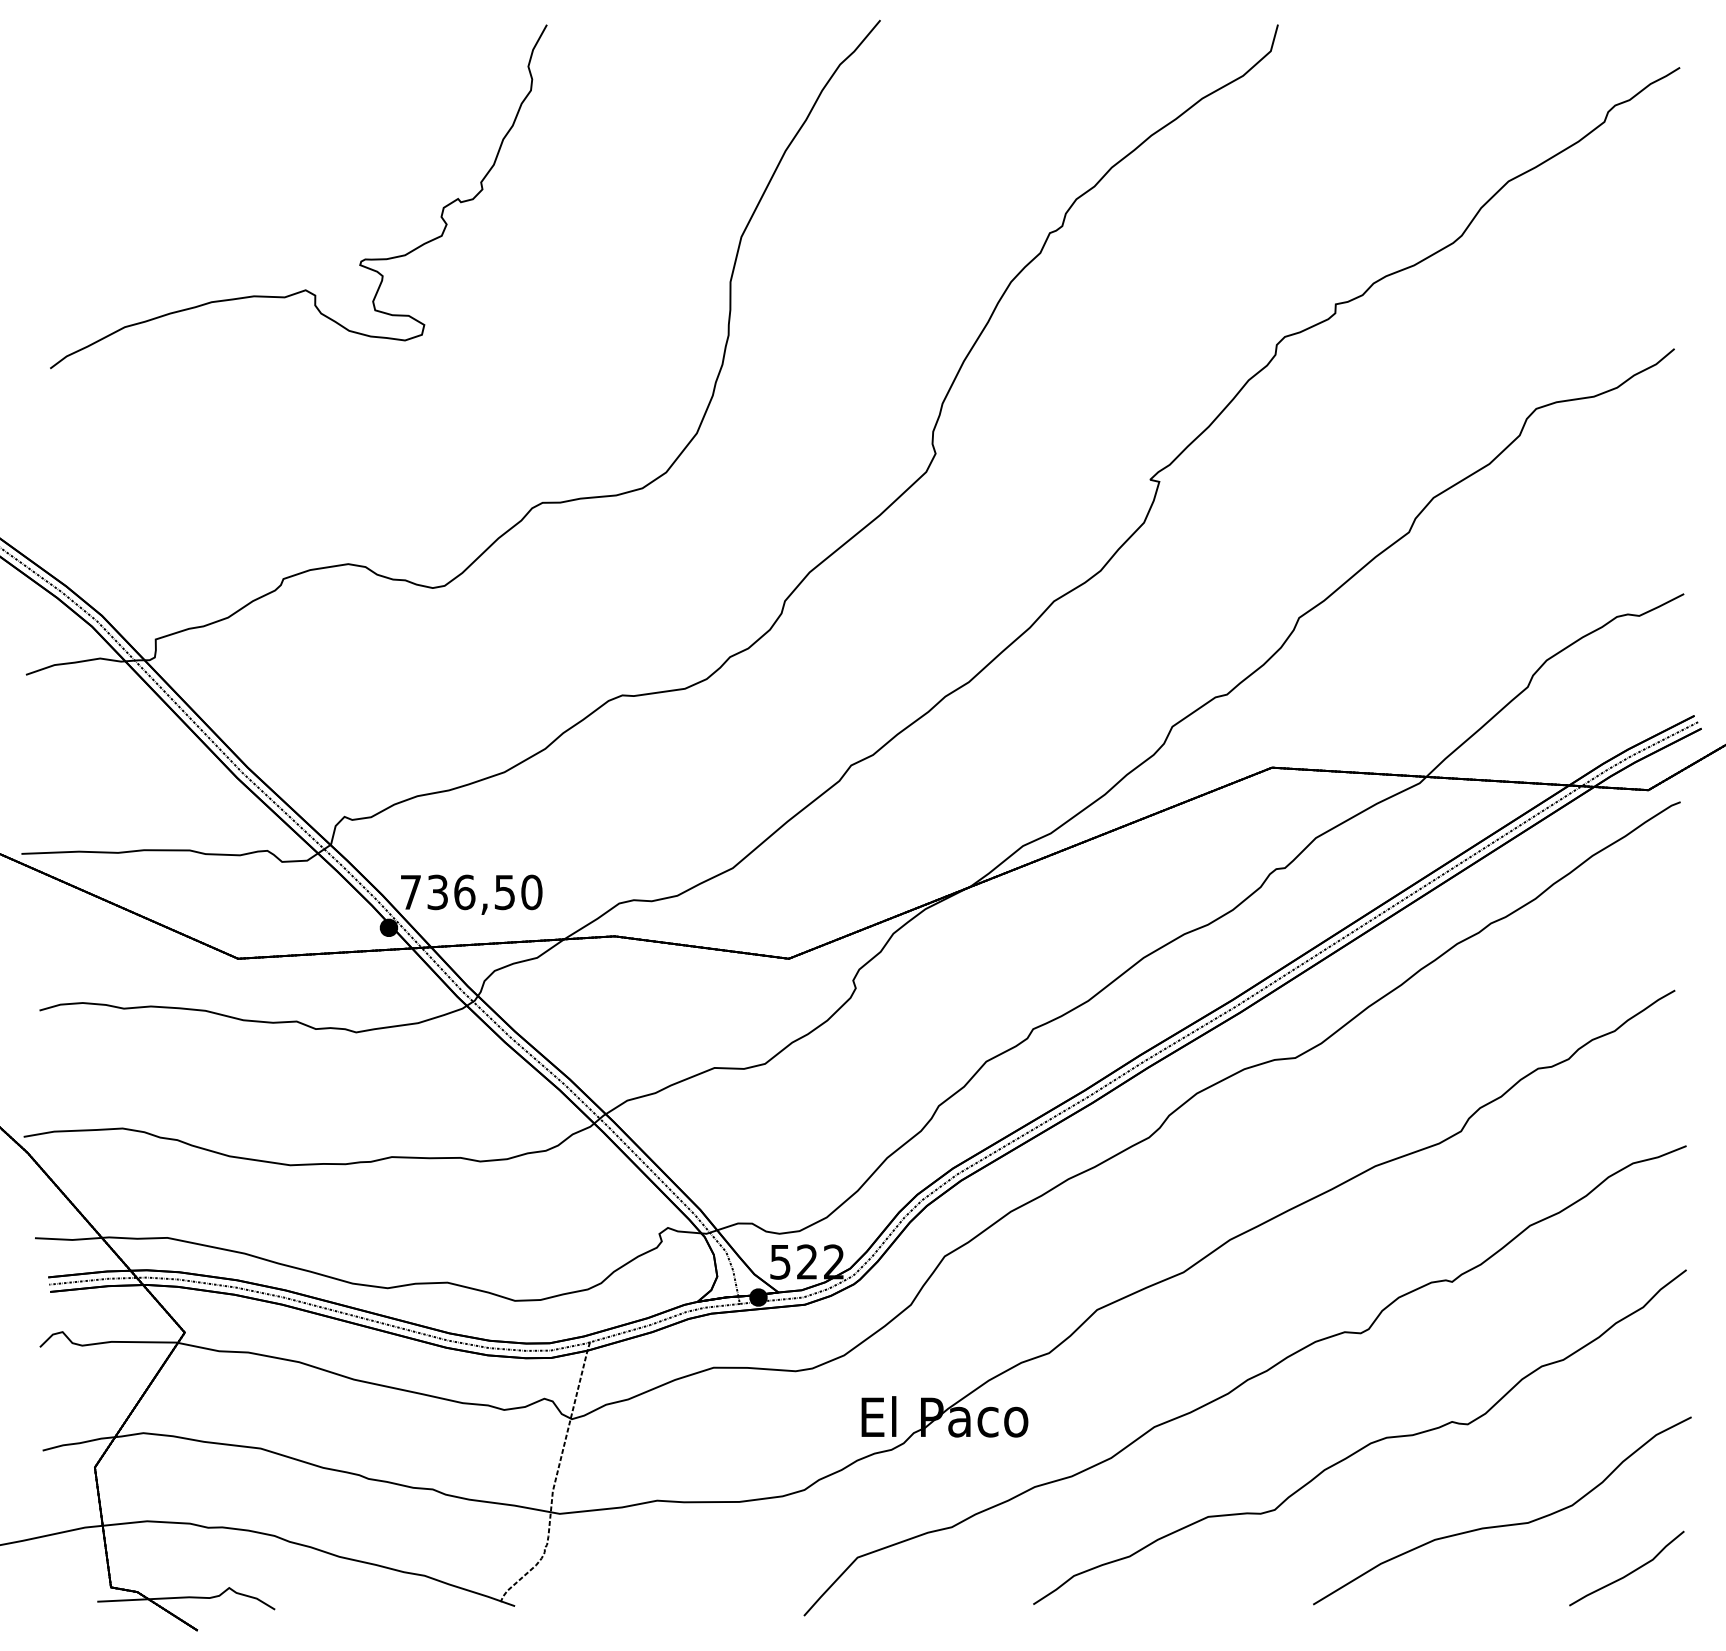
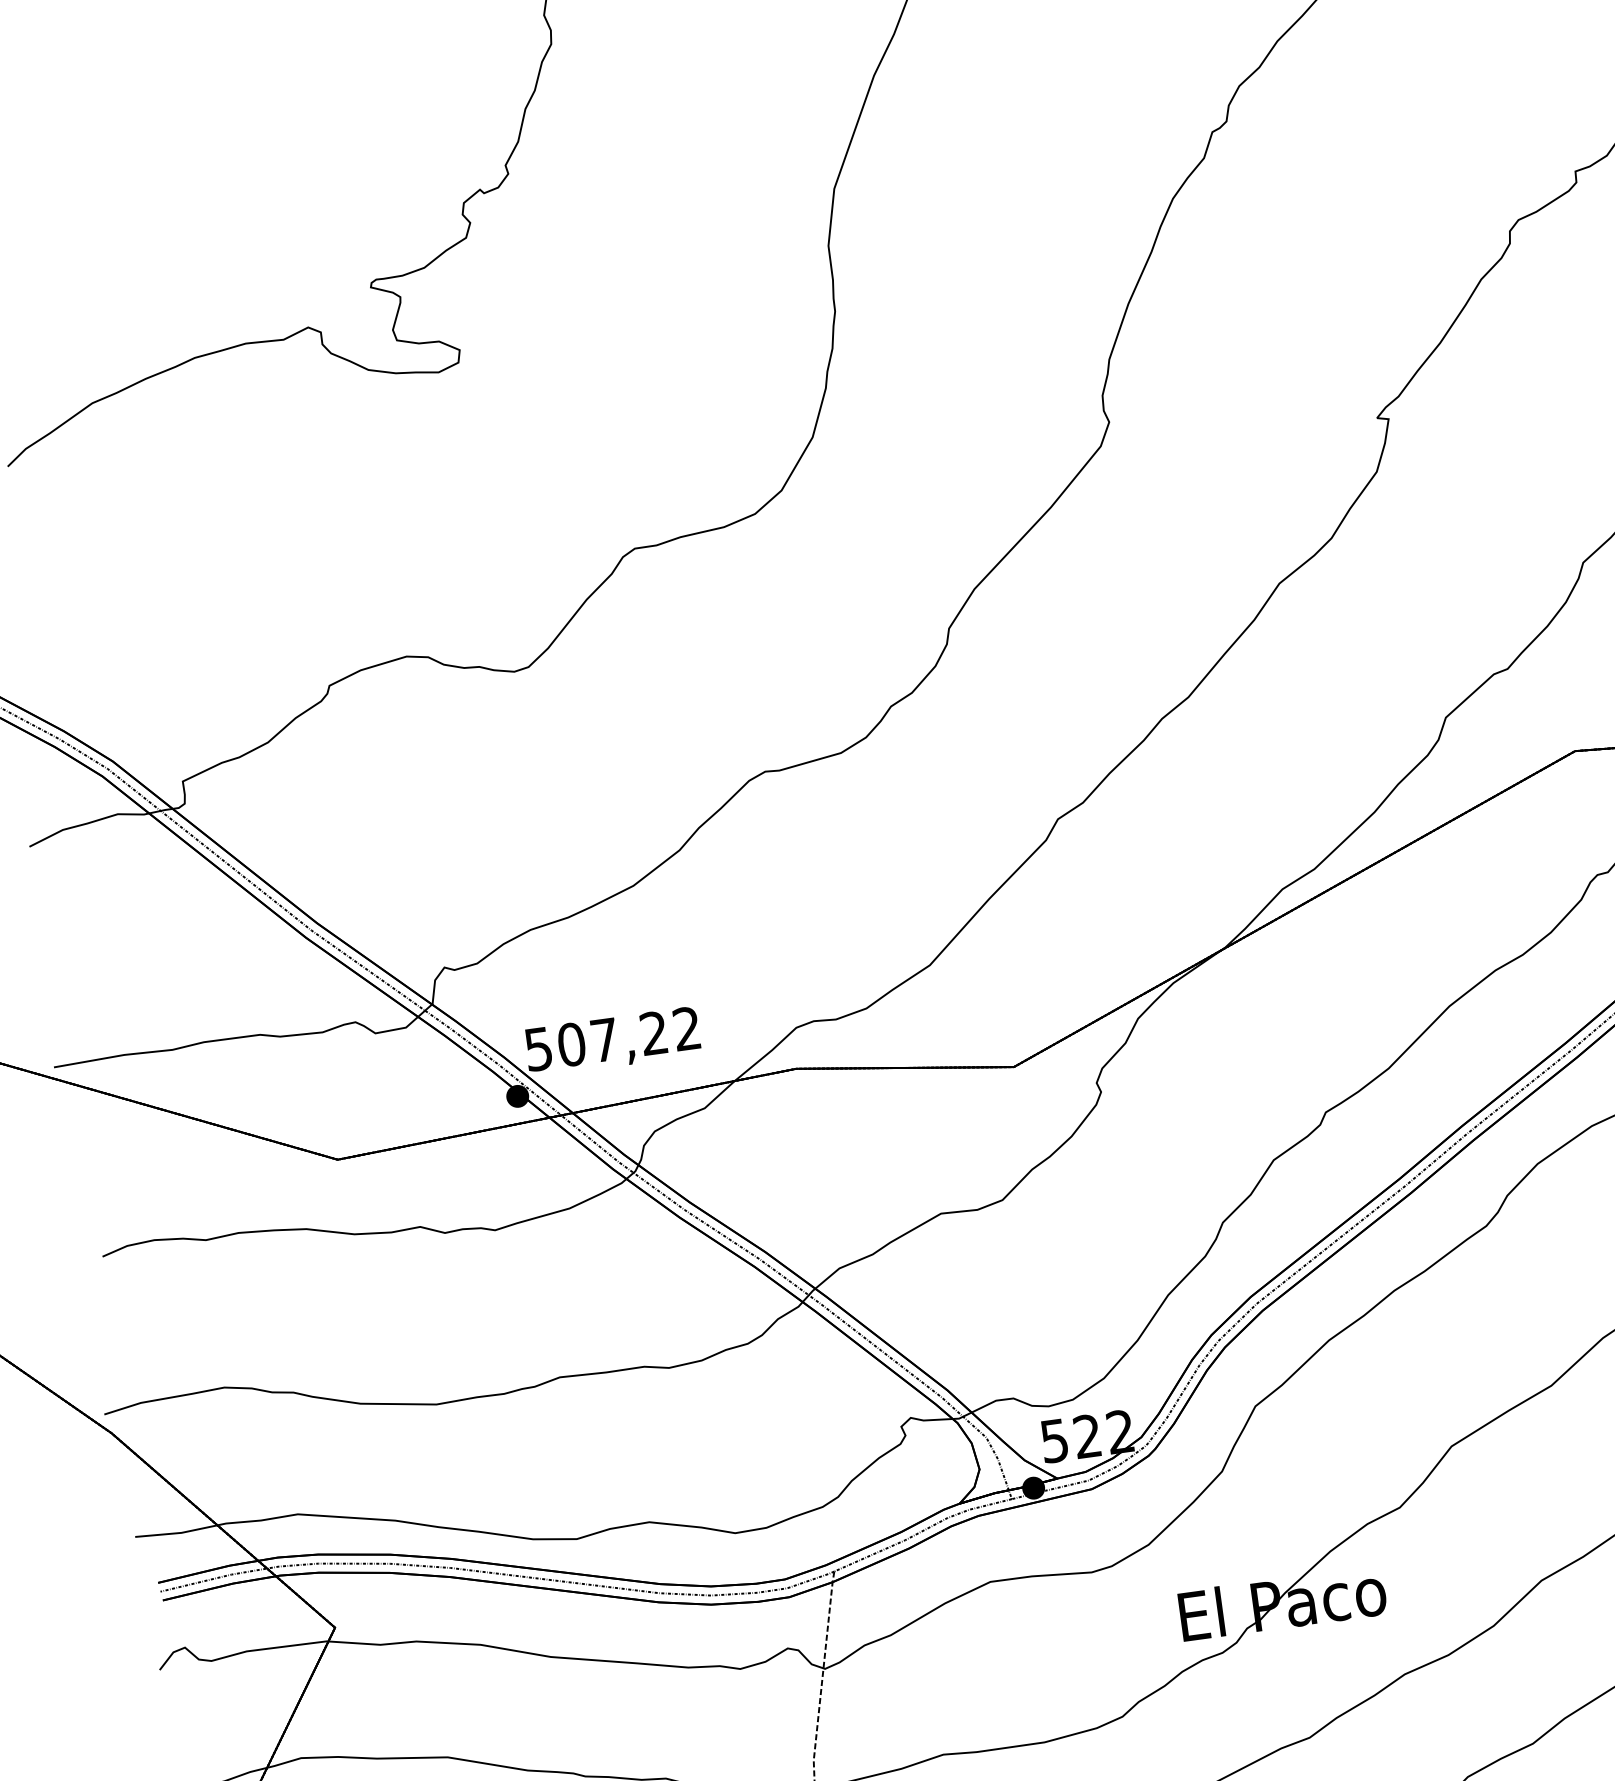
text: (471, 892) -> (613, 1039), 736,50 -> 507,22

